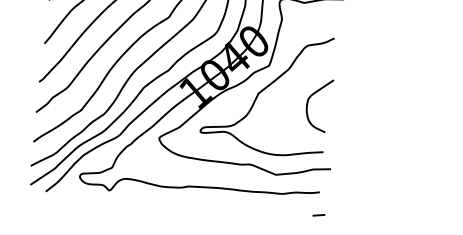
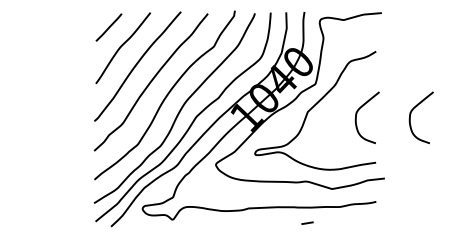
curve: (364, 106) -> (411, 114), added
line: (318, 214) -> (307, 222), moved

